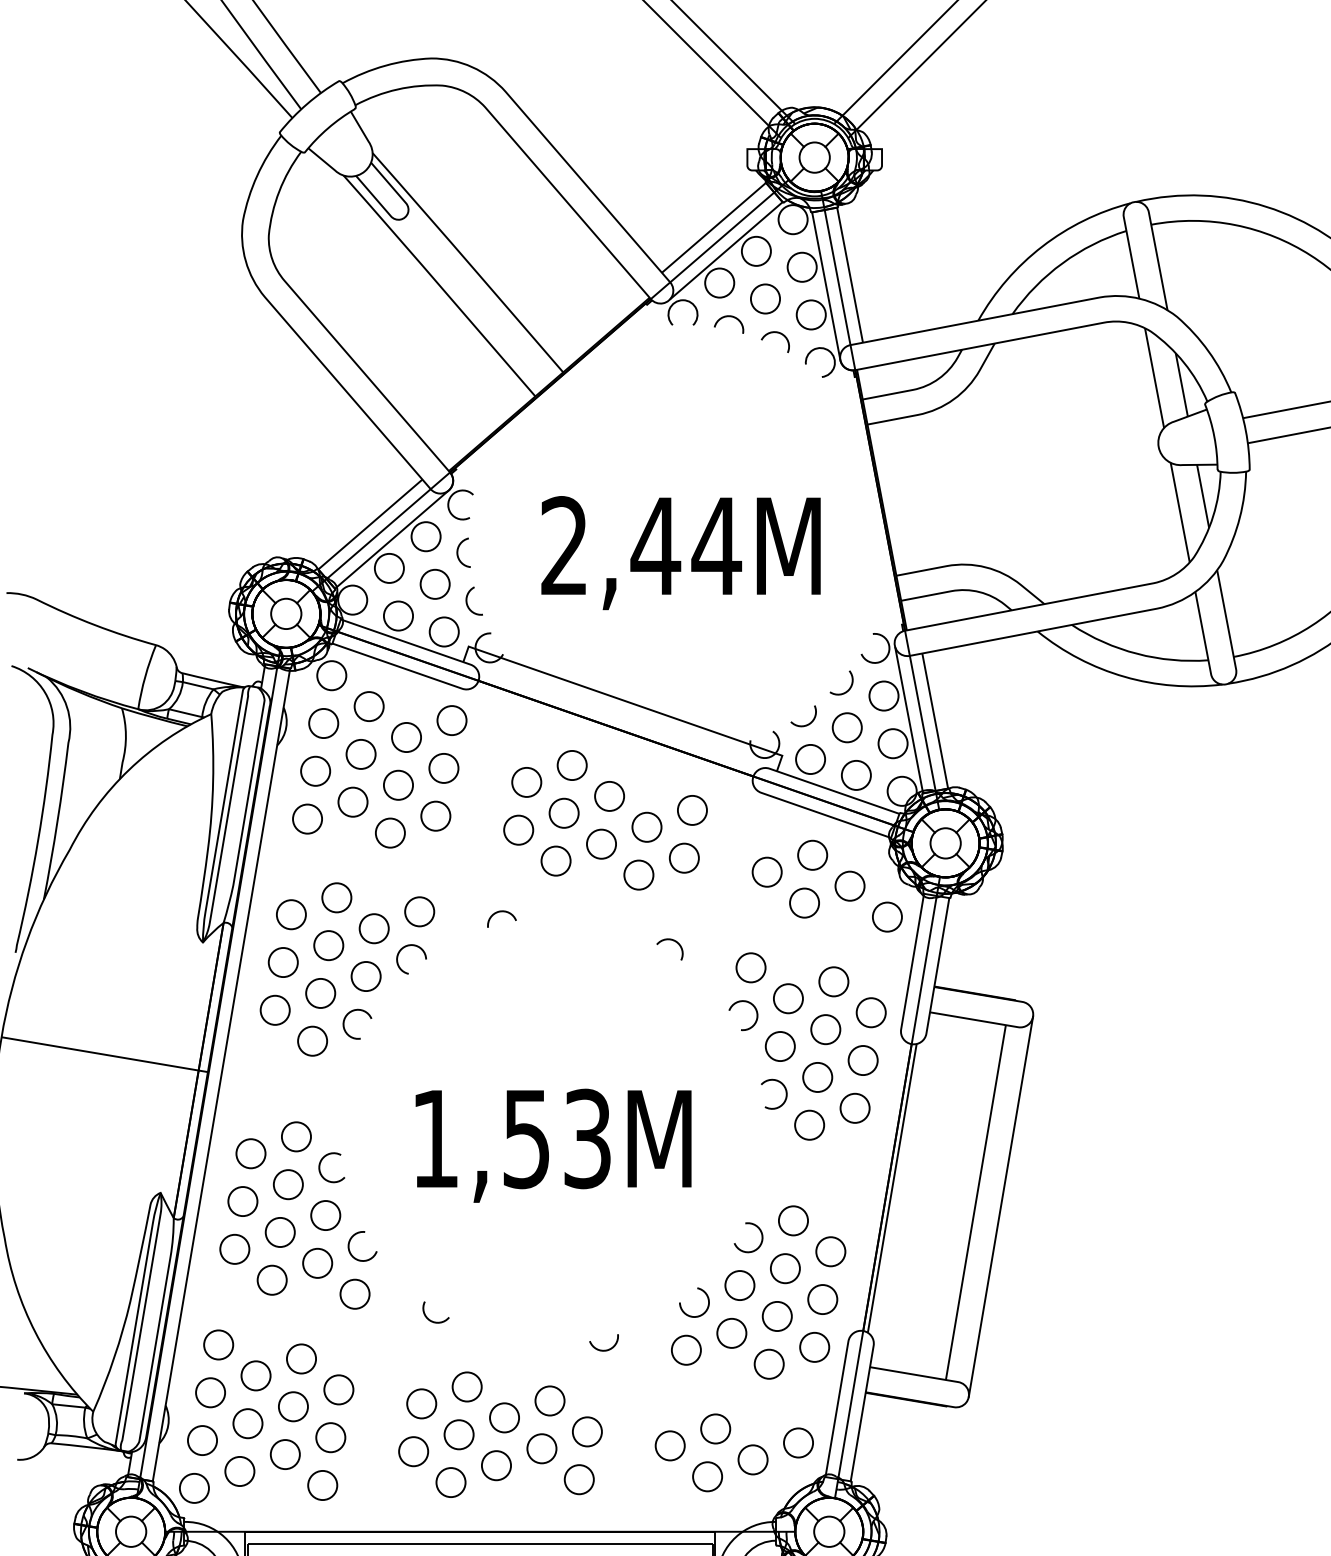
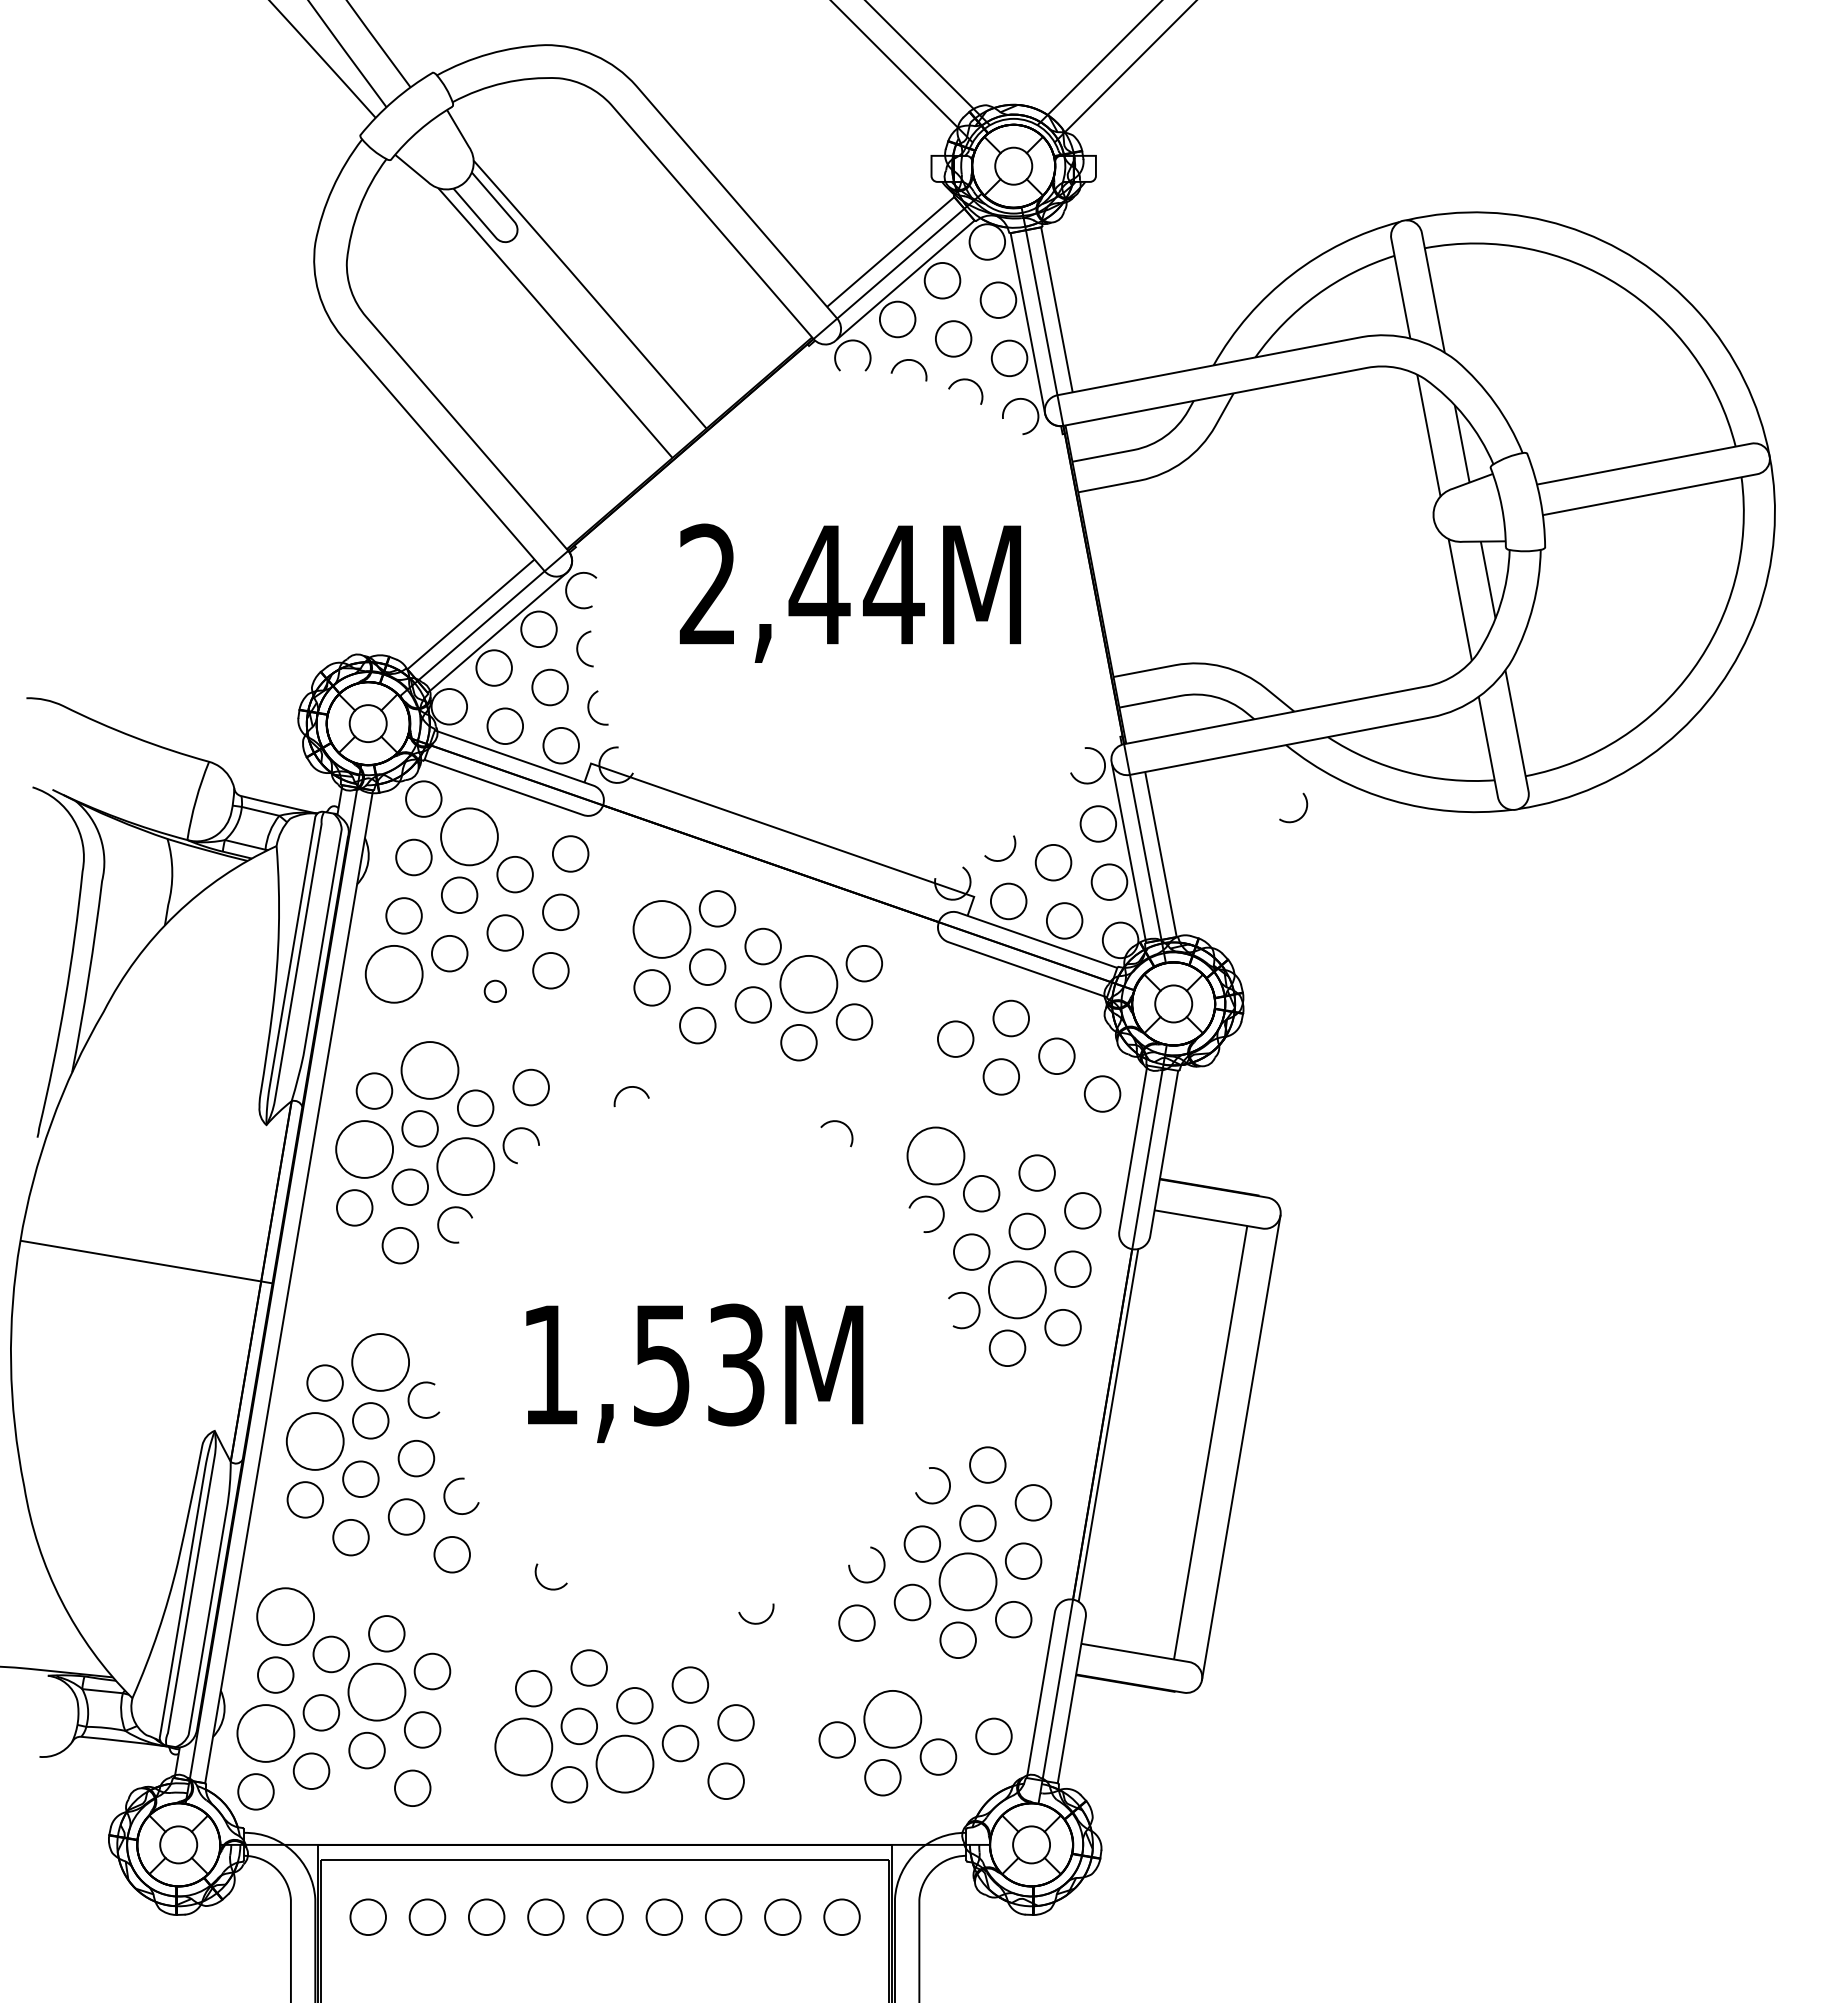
text: (680, 552) -> (849, 592), moved
arc: (849, 687) -> (1303, 813), moved
circle: (369, 706) -> (469, 836), size x1.6
circle: (526, 782) -> (661, 929), size x1.6
circle: (306, 819) -> (393, 974), size x1.6
circle: (646, 827) -> (808, 984), size x1.6
circle: (390, 833) -> (495, 991), size x0.6
circle: (336, 897) -> (429, 1070), size x1.6
circle: (283, 962) -> (364, 1149), size x1.6
circle: (750, 967) -> (935, 1155), size x1.6
circle: (365, 976) -> (465, 1166), size x1.6
circle: (817, 1077) -> (1017, 1289), size x1.6
circle: (296, 1136) -> (380, 1362), size x1.6
circle: (243, 1201) -> (315, 1441), size x1.6
circle: (776, 1316) -> (967, 1581), size x1.6
circle: (218, 1344) -> (285, 1616), size x1.6
circle: (293, 1406) -> (376, 1691), size x1.6
circle: (715, 1429) -> (892, 1719), size x1.6
circle: (202, 1440) -> (265, 1733), size x1.6
circle: (413, 1451) -> (523, 1746), size x1.6
circle: (496, 1465) -> (624, 1763), size x1.6

